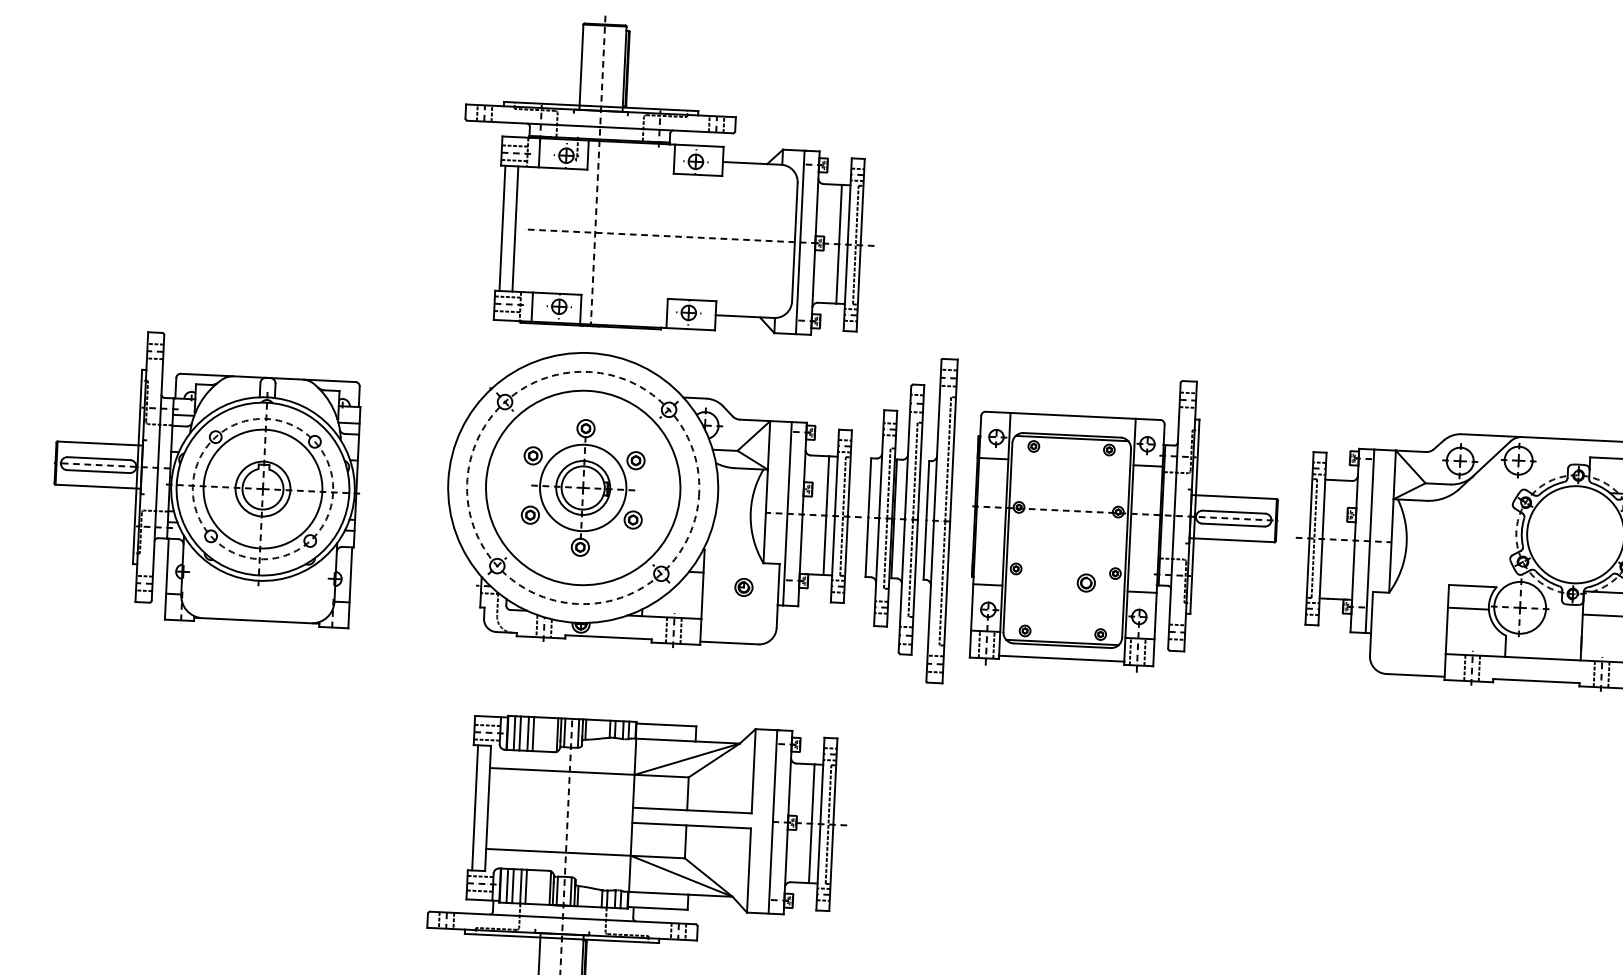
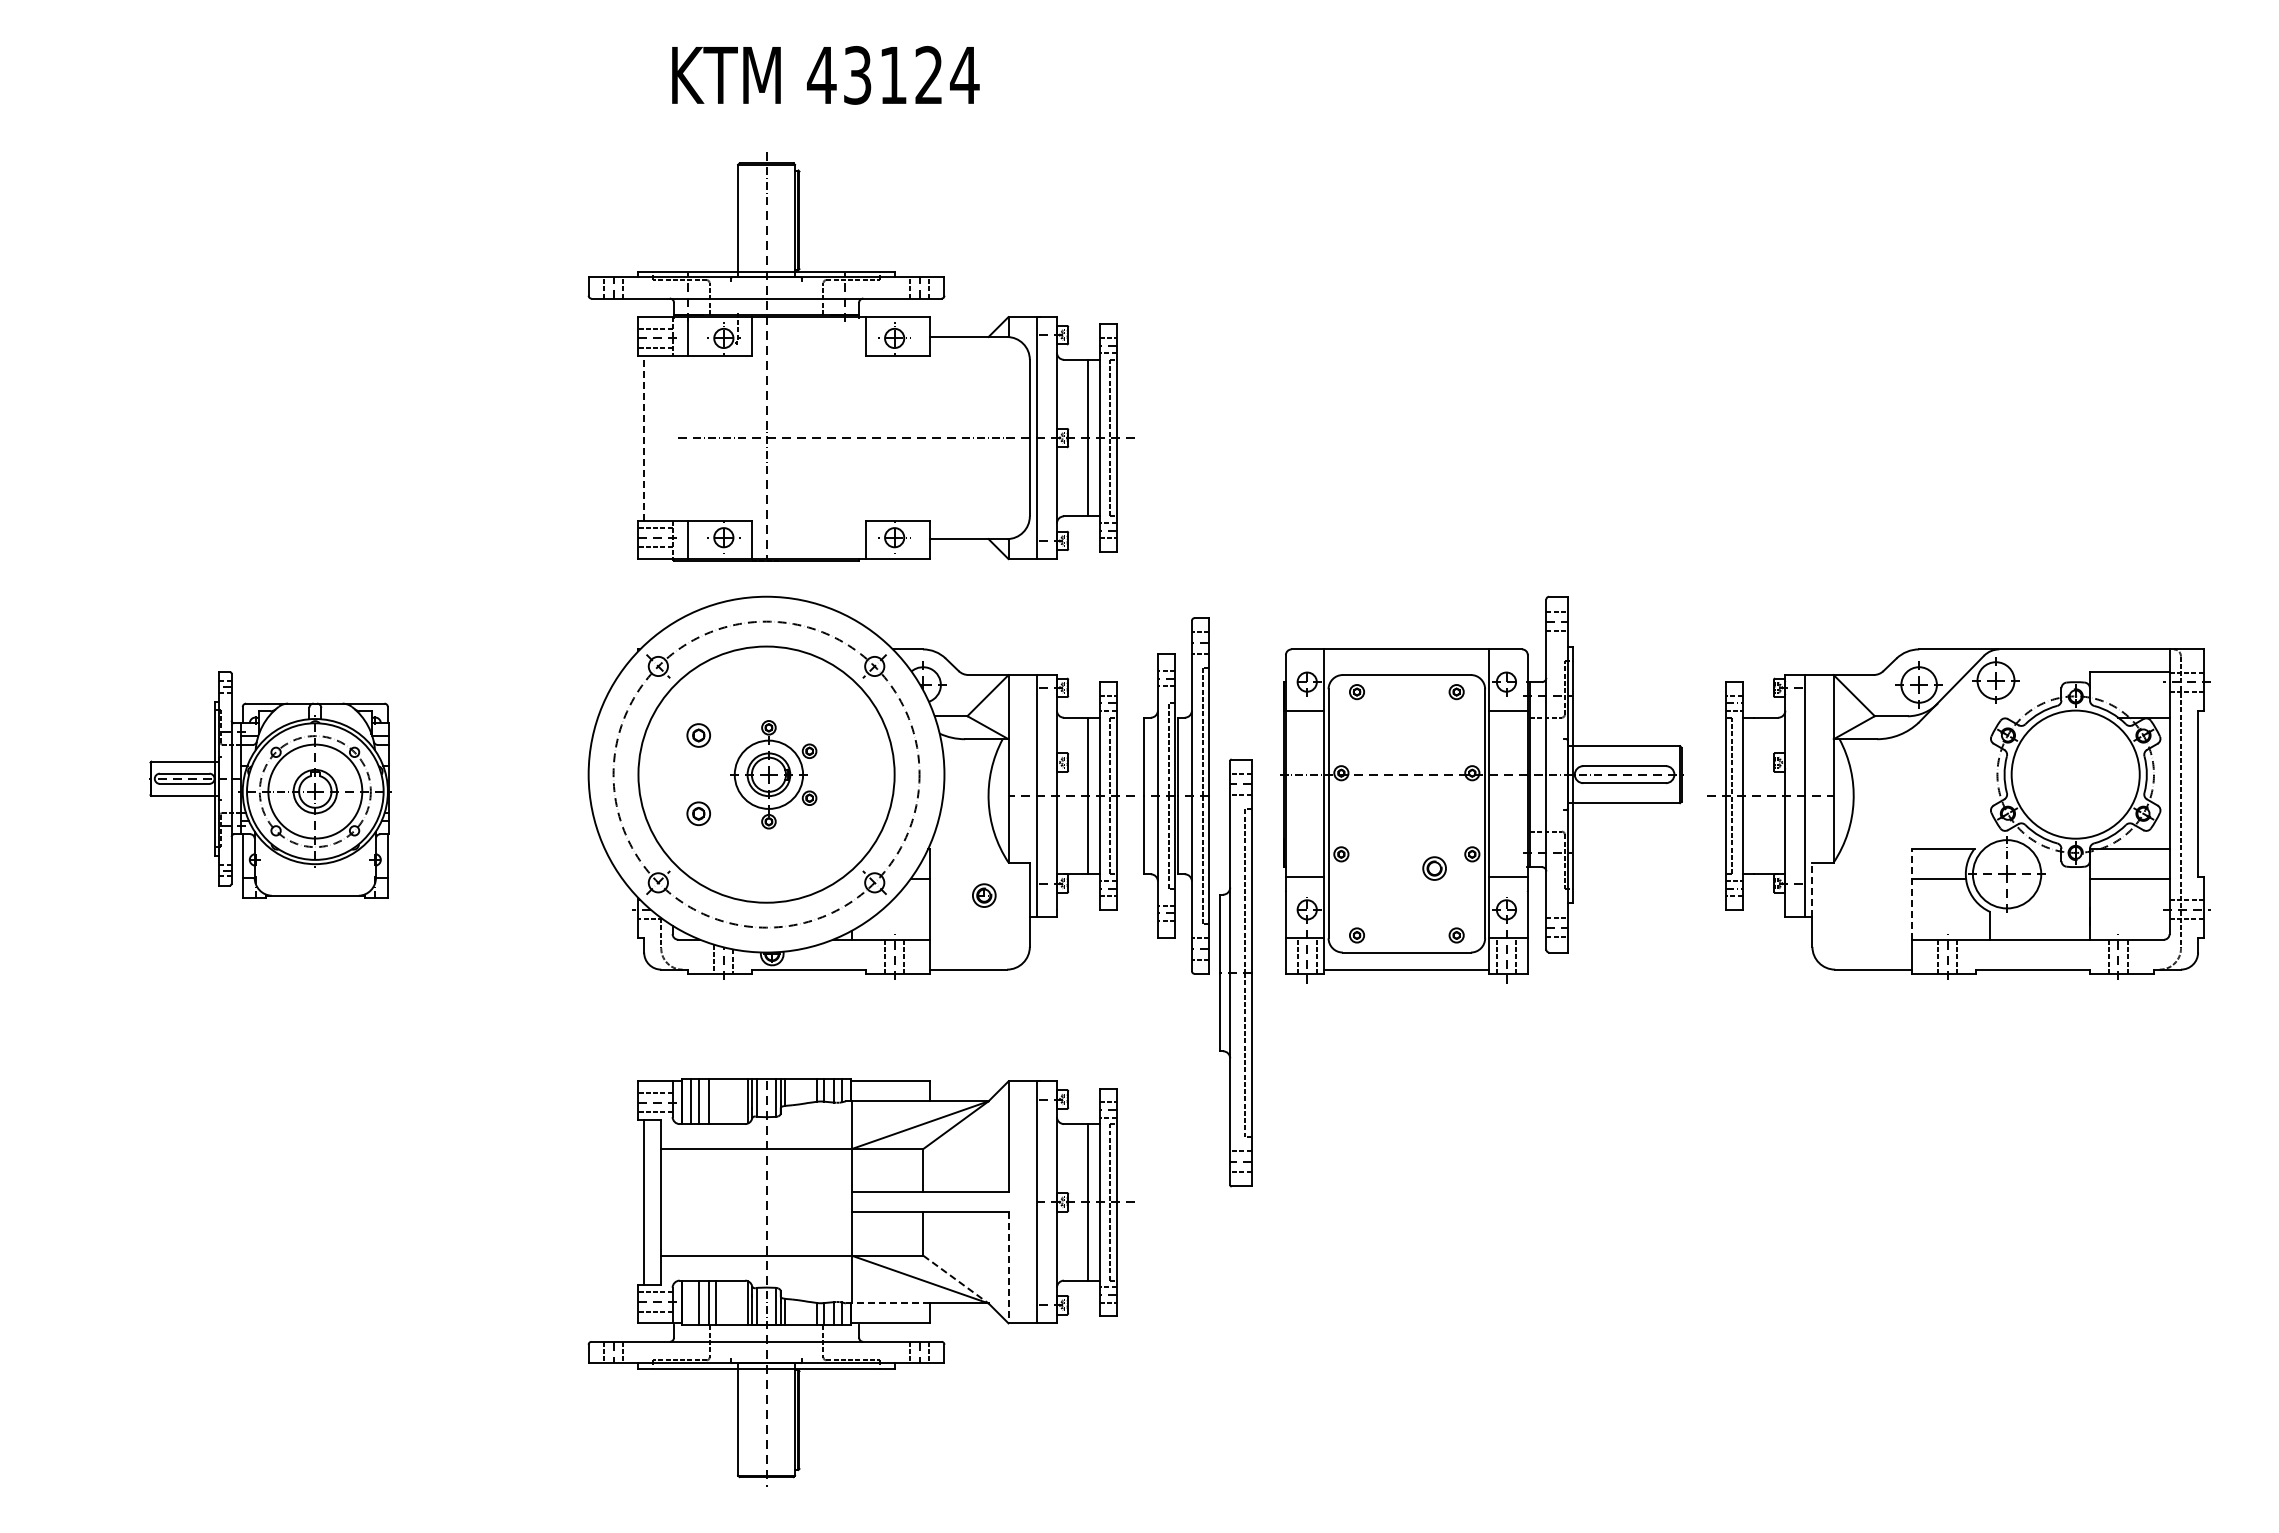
line: (502, 228) -> (644, 438), solid -> dashed
line: (515, 228) -> (661, 437), removed
line: (1071, 438) -> (1406, 679), removed
part: (206, 477) -> (270, 784), size x0.6
part: (587, 488) -> (772, 774), size x0.6
part: (937, 520) -> (1235, 972), moved
line: (1372, 612) -> (1812, 889), solid -> dashed
line: (1447, 619) -> (1912, 894), solid -> dashed
line: (1062, 642) -> (1406, 948), removed
line: (533, 733) -> (716, 1101), removed
line: (749, 870) -> (1008, 1267), solid -> dashed
line: (709, 877) -> (956, 1279), solid -> dashed
line: (507, 885) -> (691, 1302), removed
line: (655, 893) -> (887, 1303), solid -> dashed

